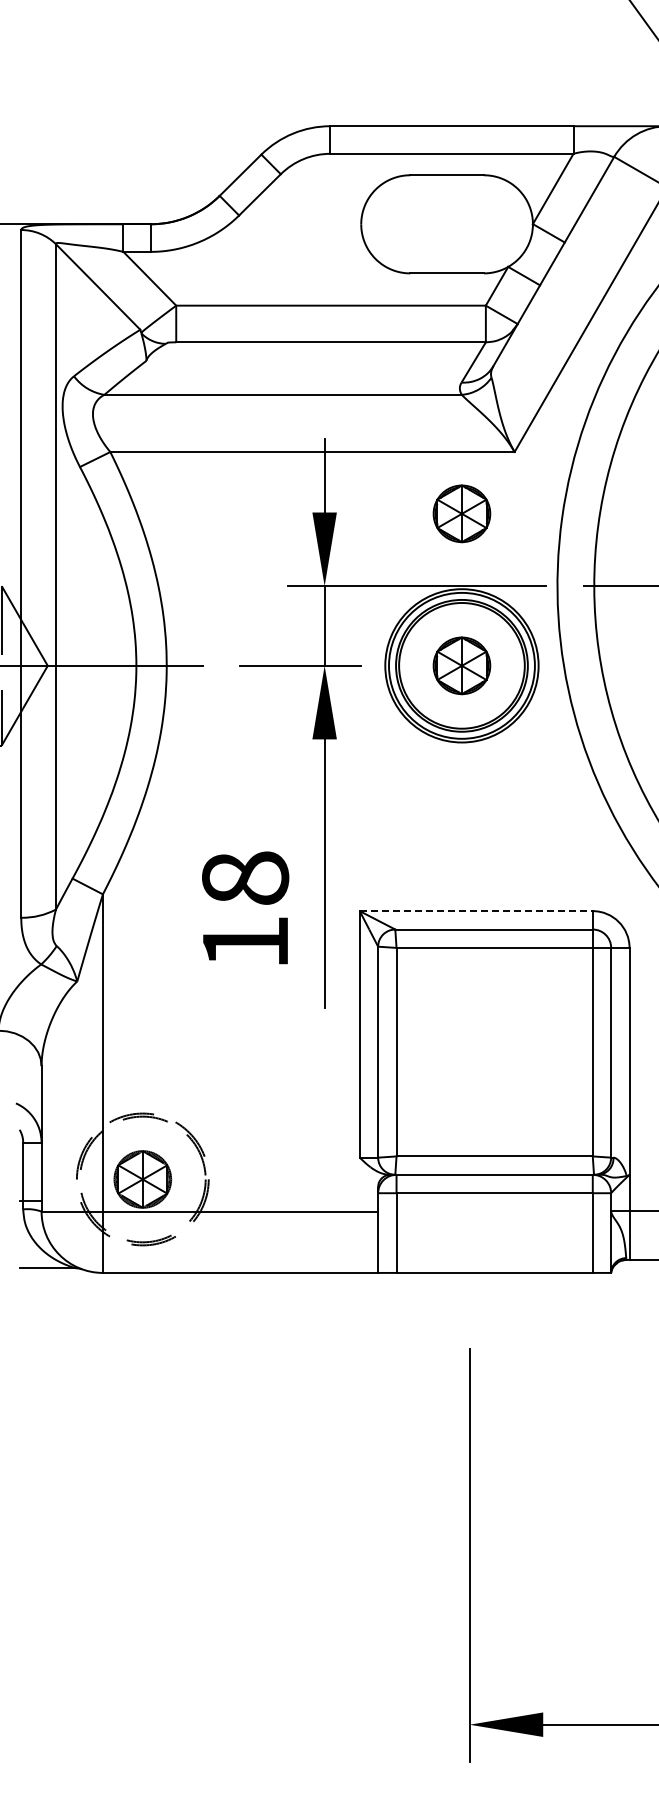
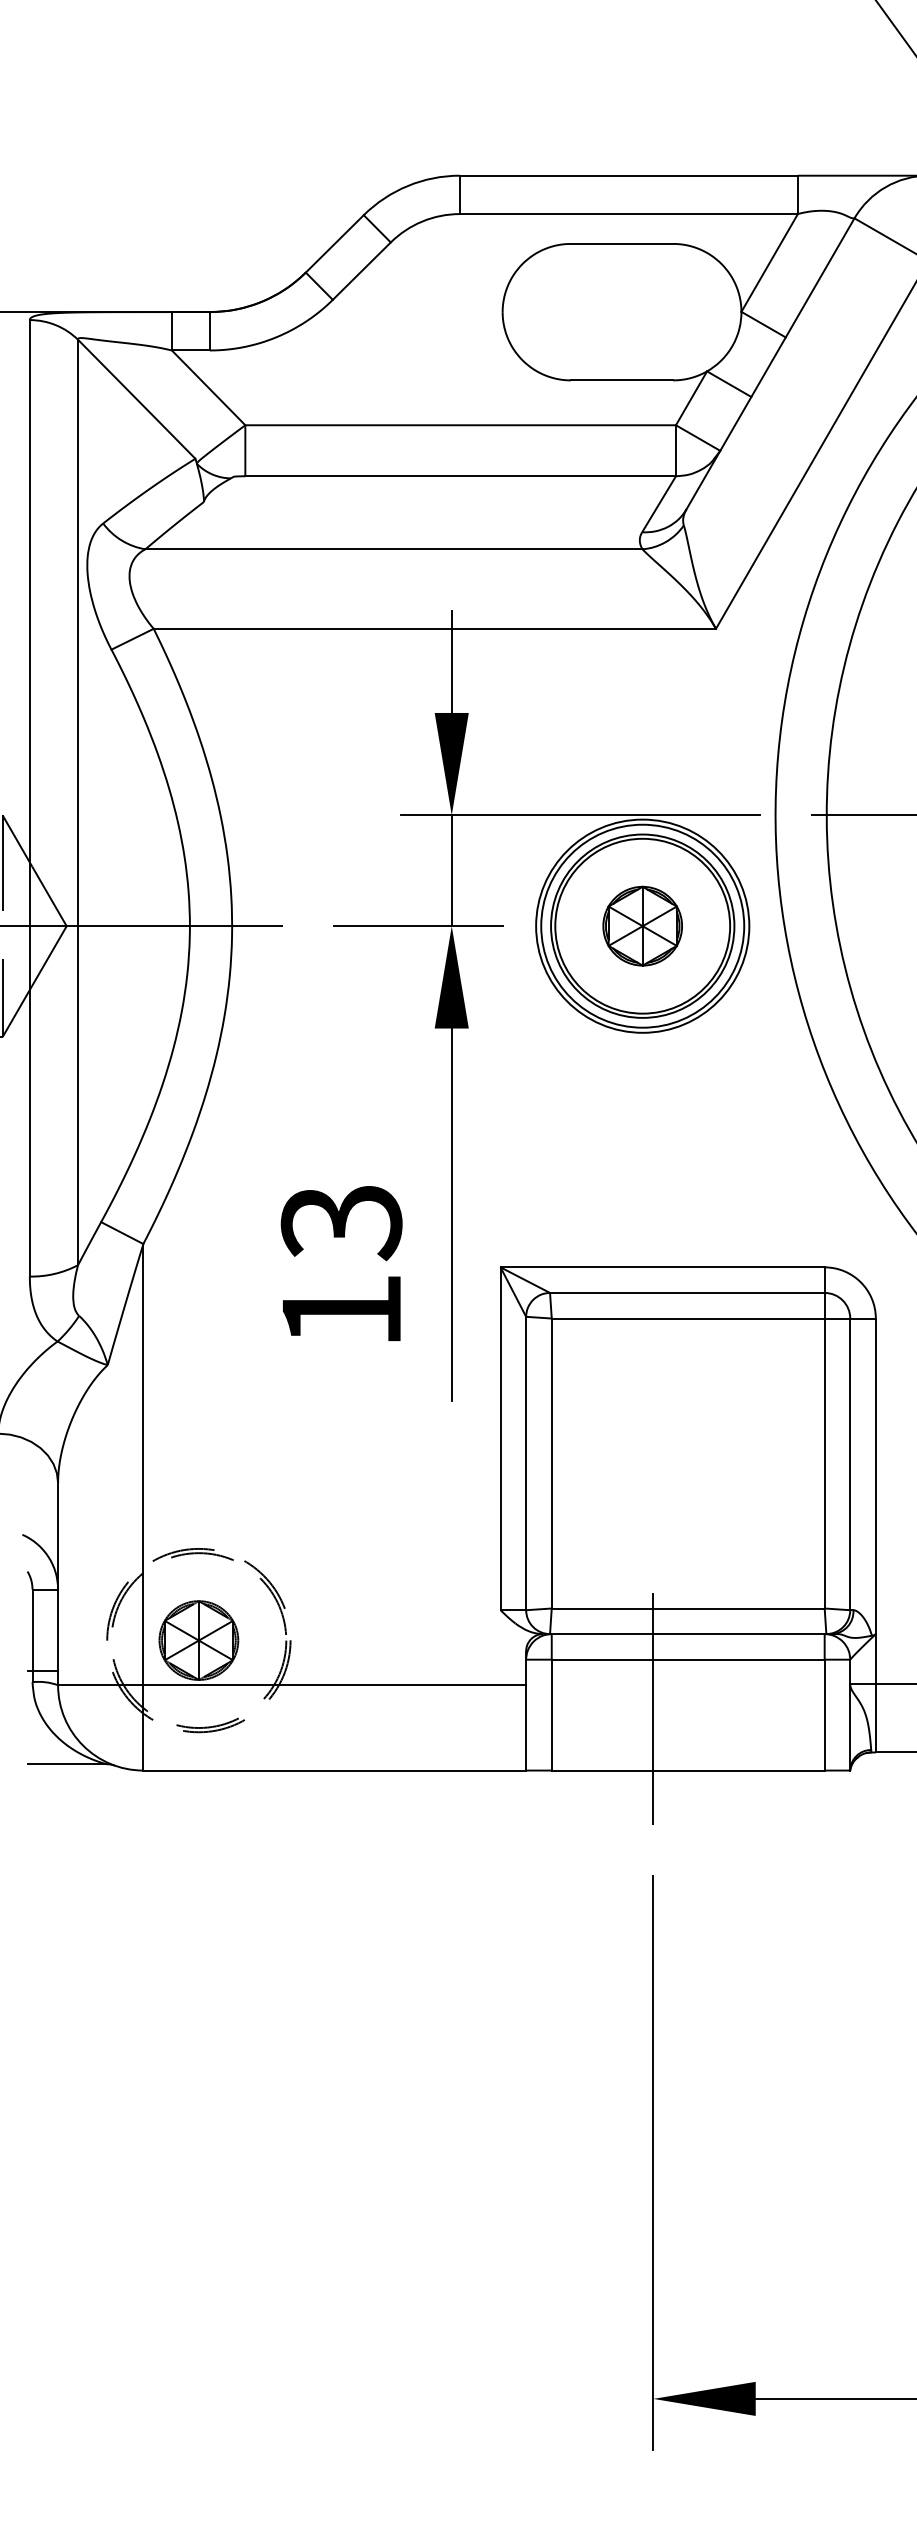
part: (461, 513) -> (642, 714), removed
text: (245, 878) -> (341, 1221), 18 -> 13
line: (476, 911) -> (662, 1267), dashed -> solid
line: (469, 1228) -> (653, 1708), added

